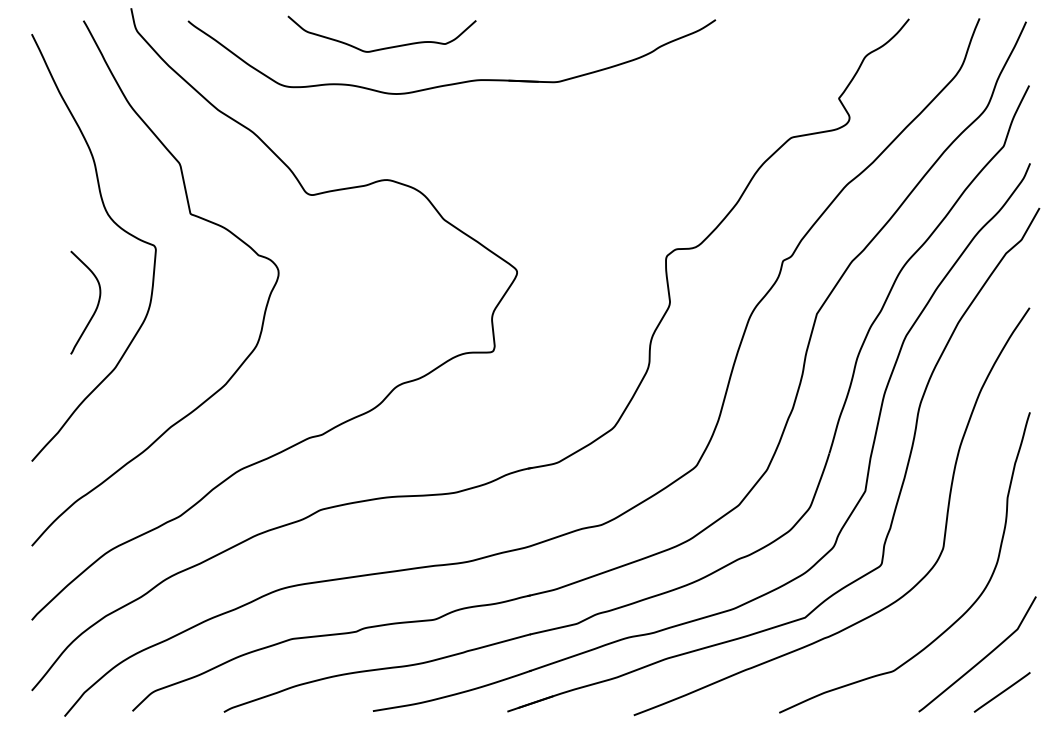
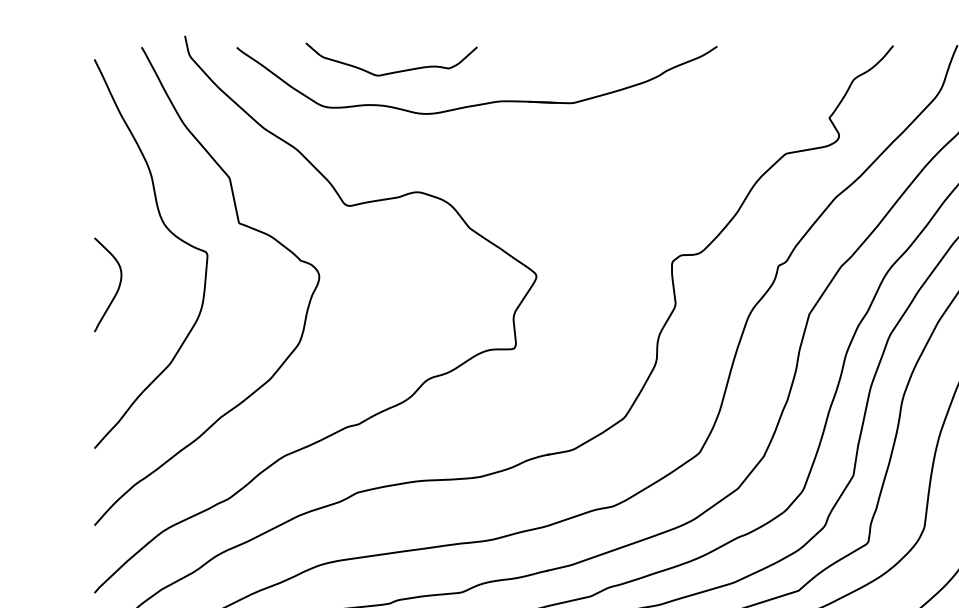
curve: (384, 47) -> (393, 71), moved
curve: (96, 305) -> (117, 287), moved

